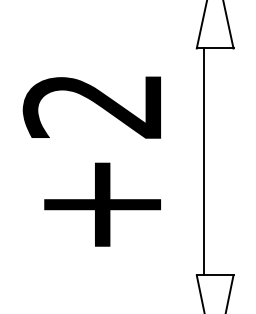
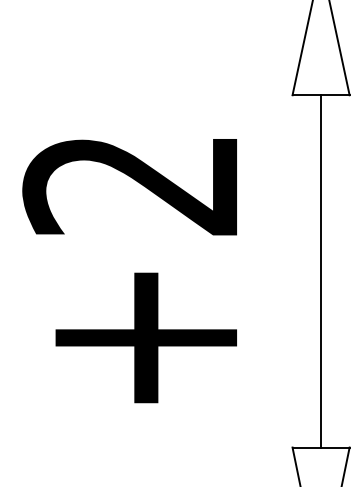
line: (204, 161) -> (321, 270), moved

